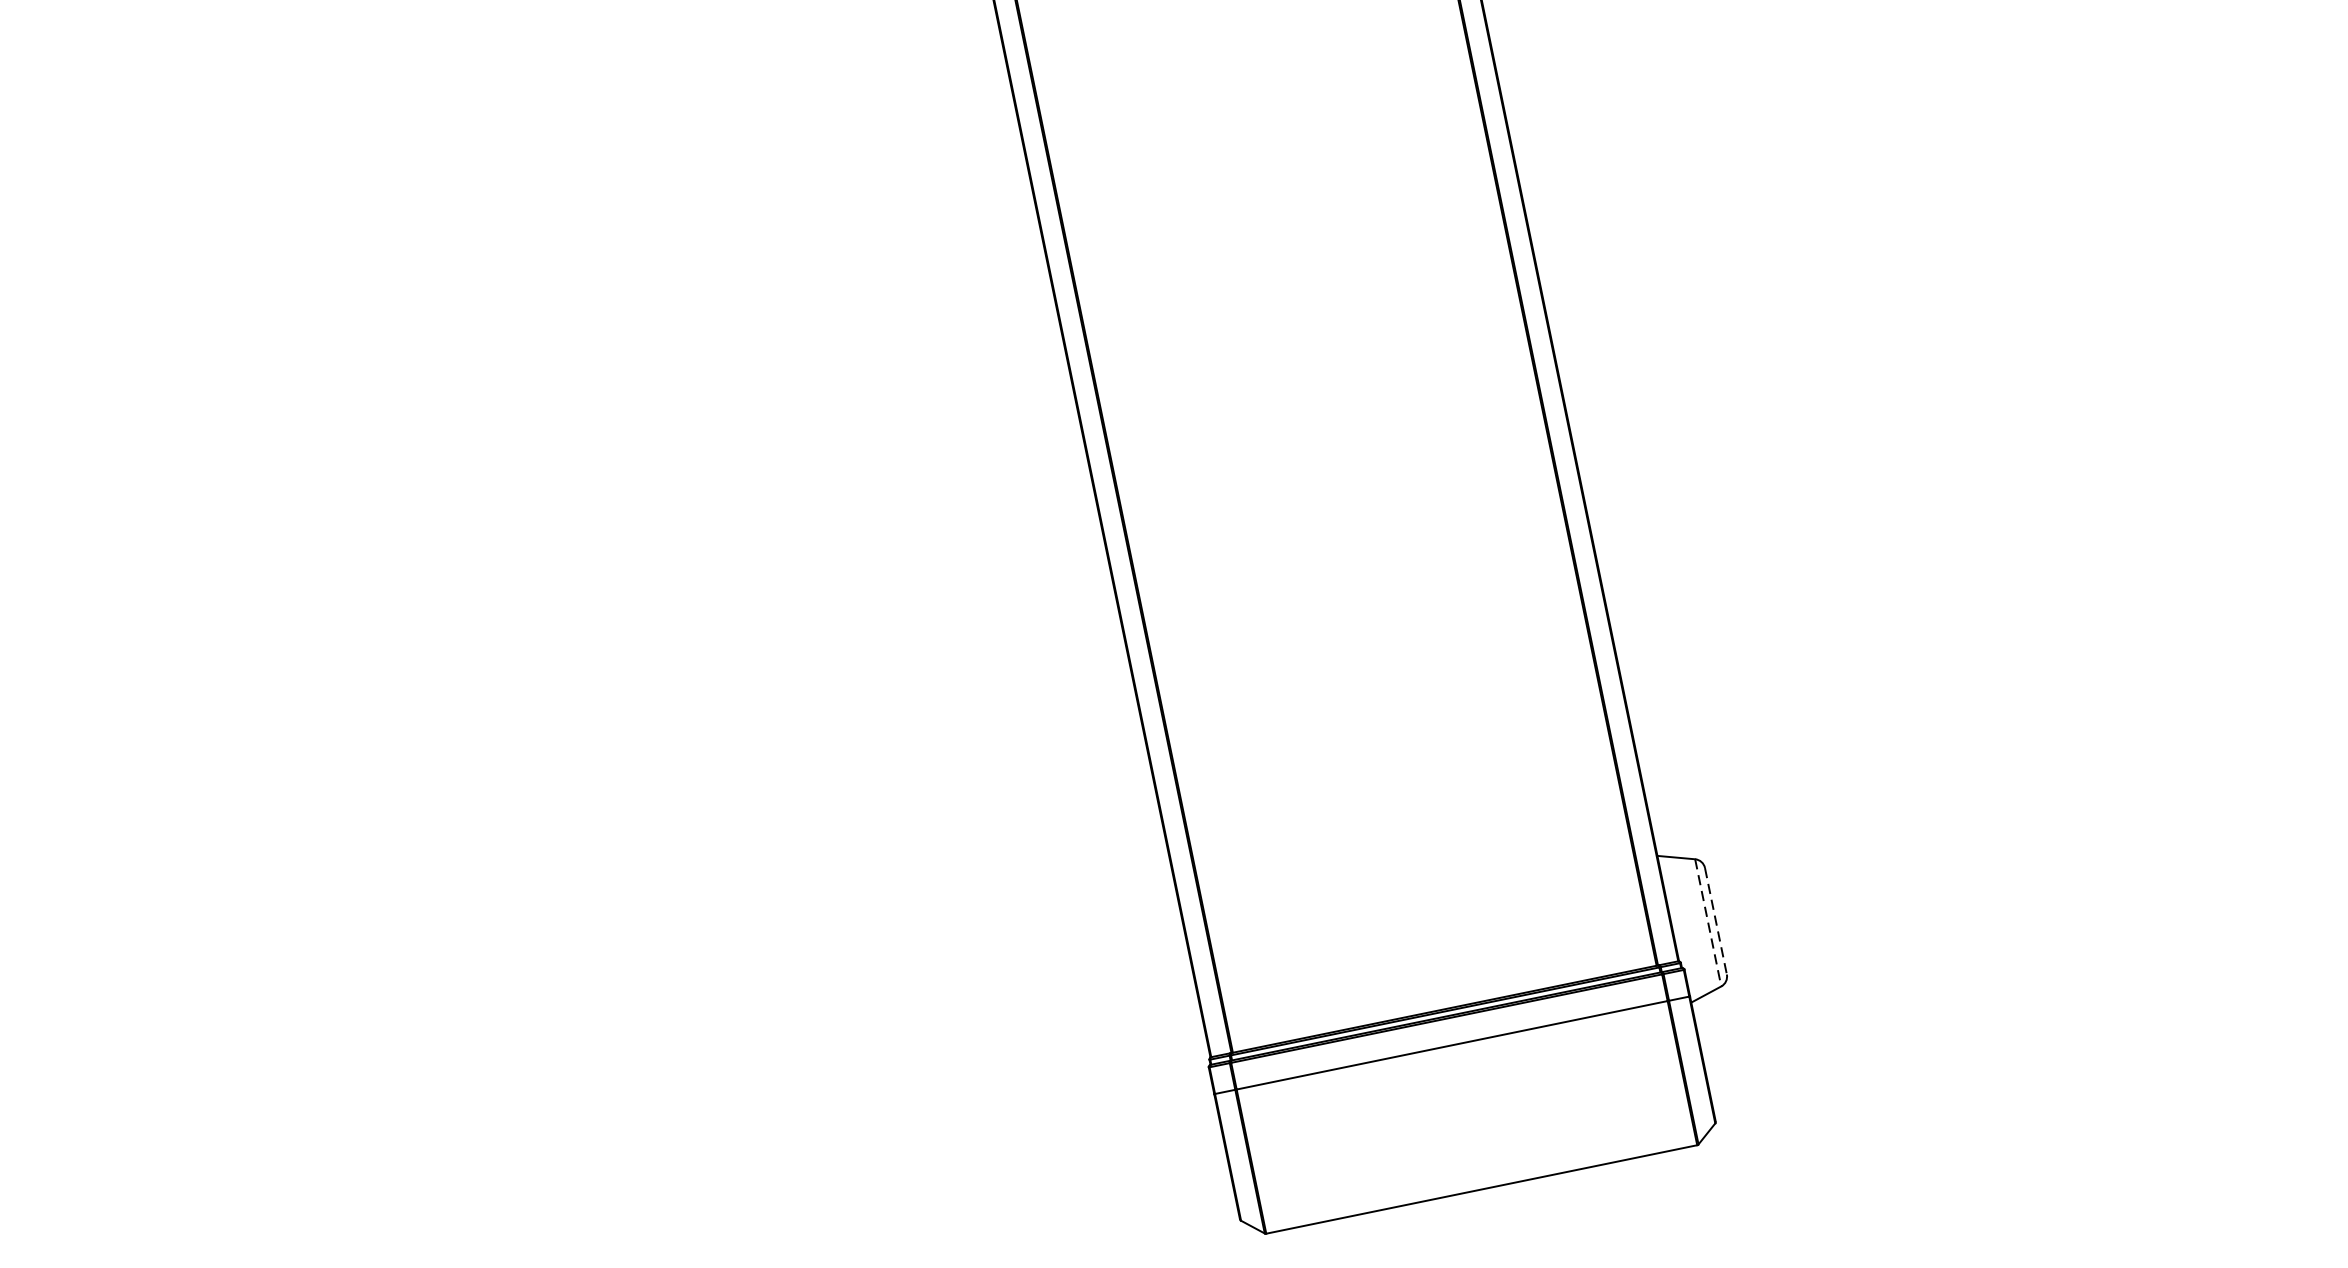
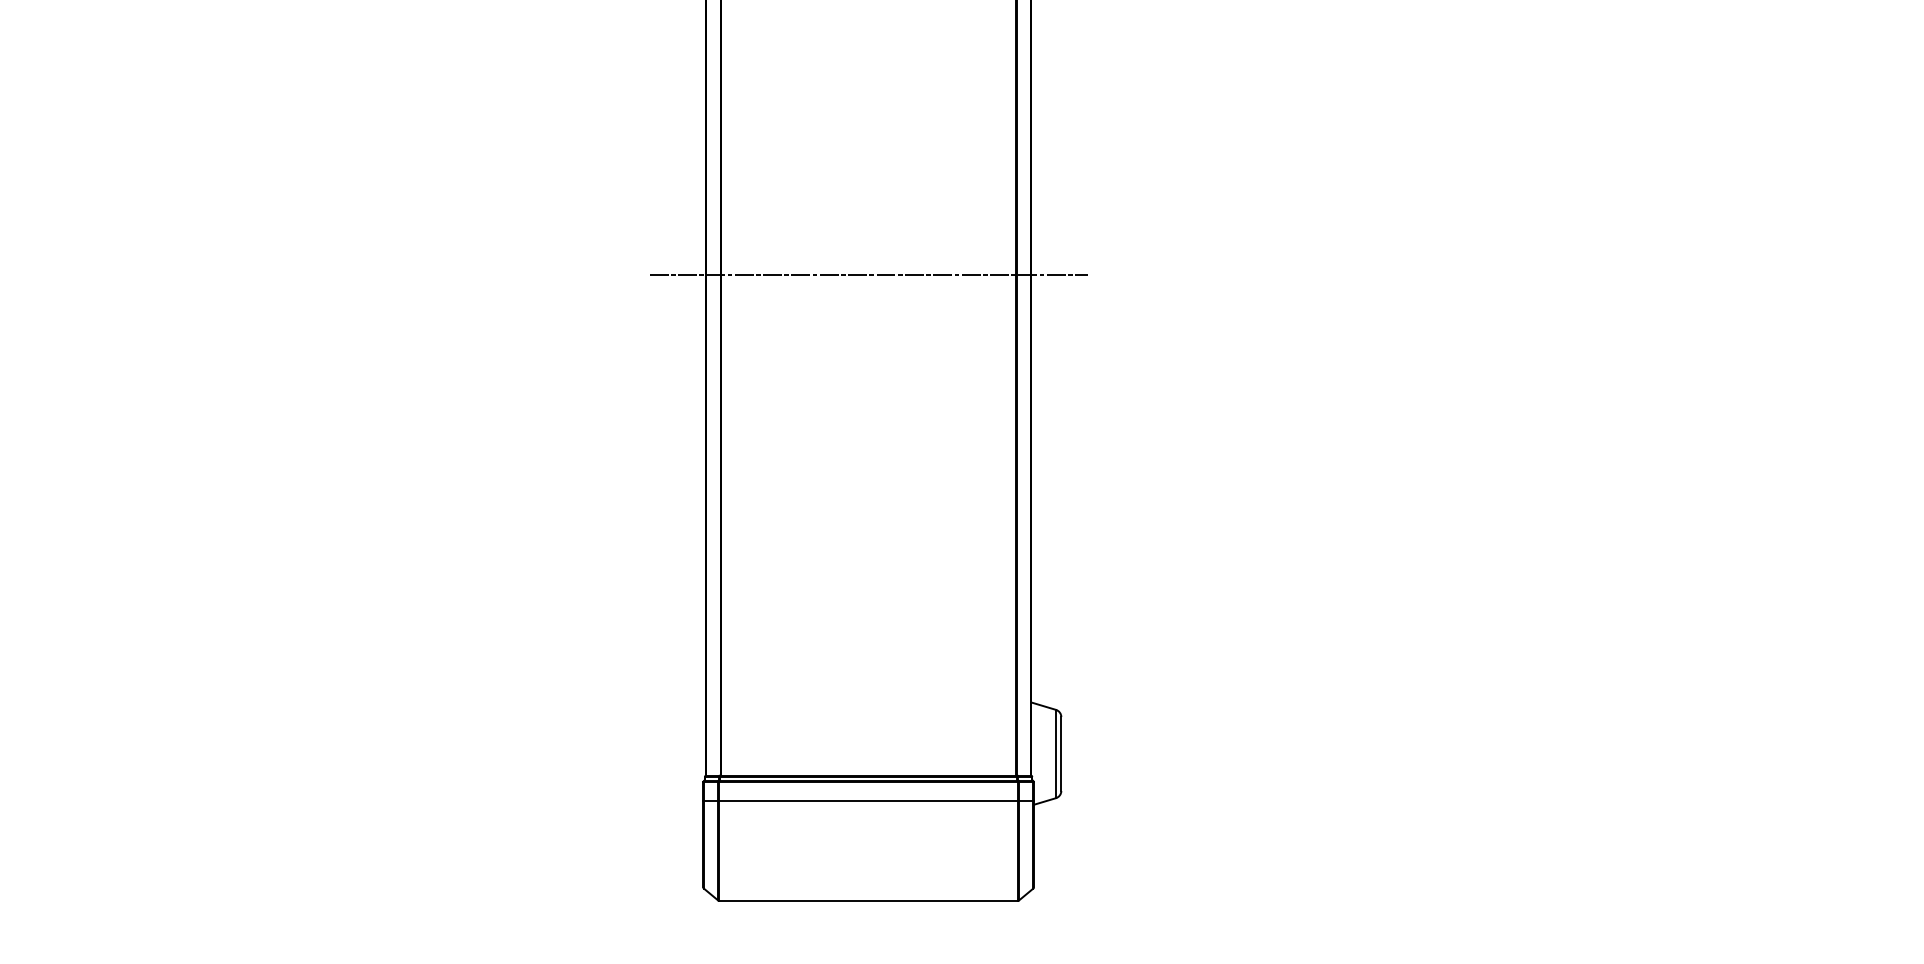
line: (1296, 287) -> (868, 274), added
line: (1716, 921) -> (1061, 754), dashed -> solid
line: (1707, 923) -> (1055, 754), dashed -> solid

